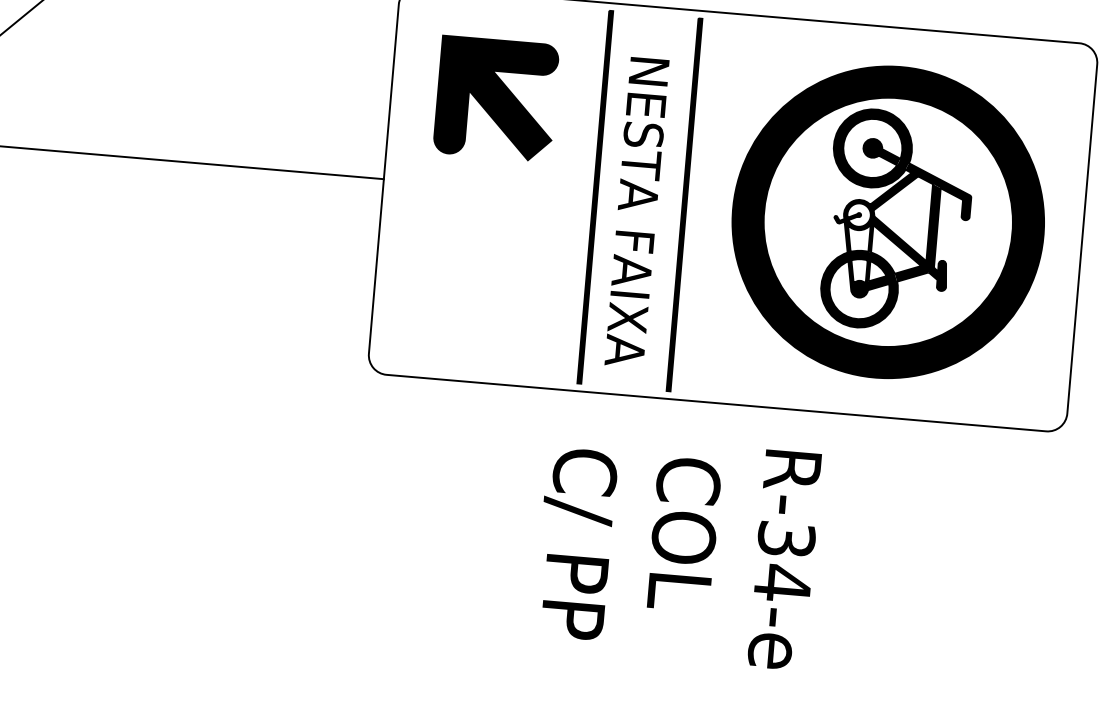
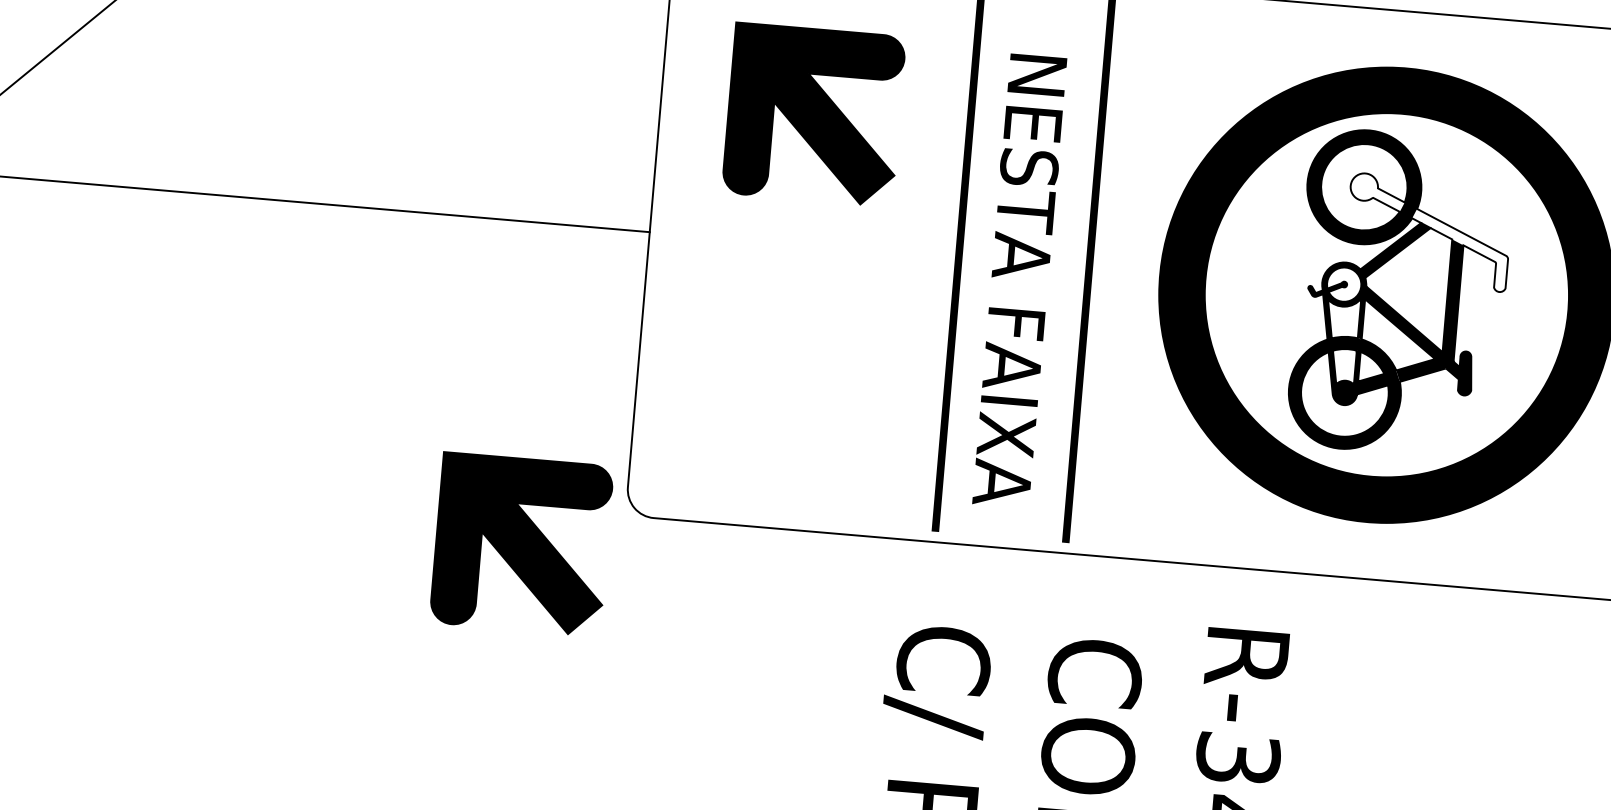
fill: (881, 152) -> (1376, 193), removed
fill: (938, 191) -> (1460, 250), removed
part: (296, 391) -> (522, 542), added

